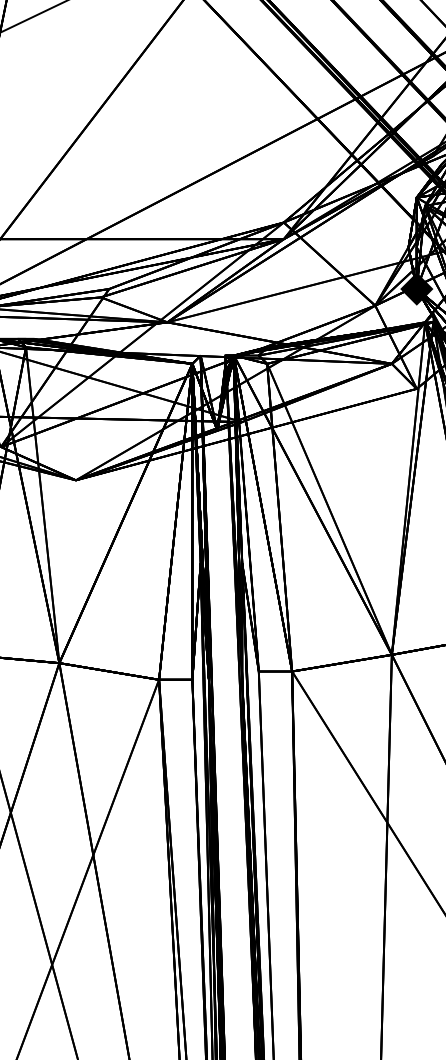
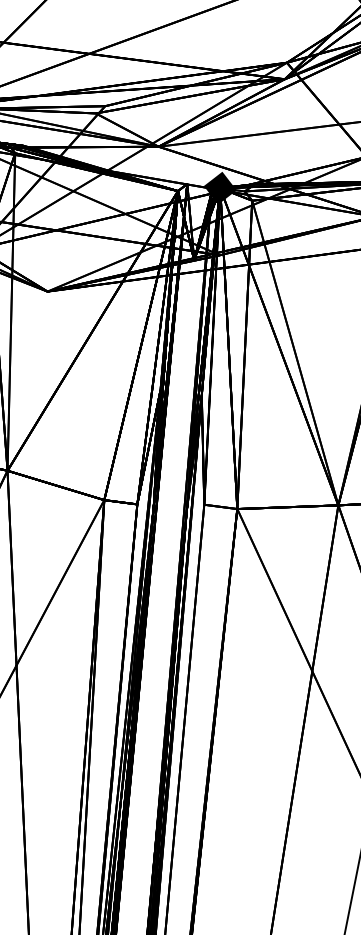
fill: (233, 355) -> (219, 188), added

